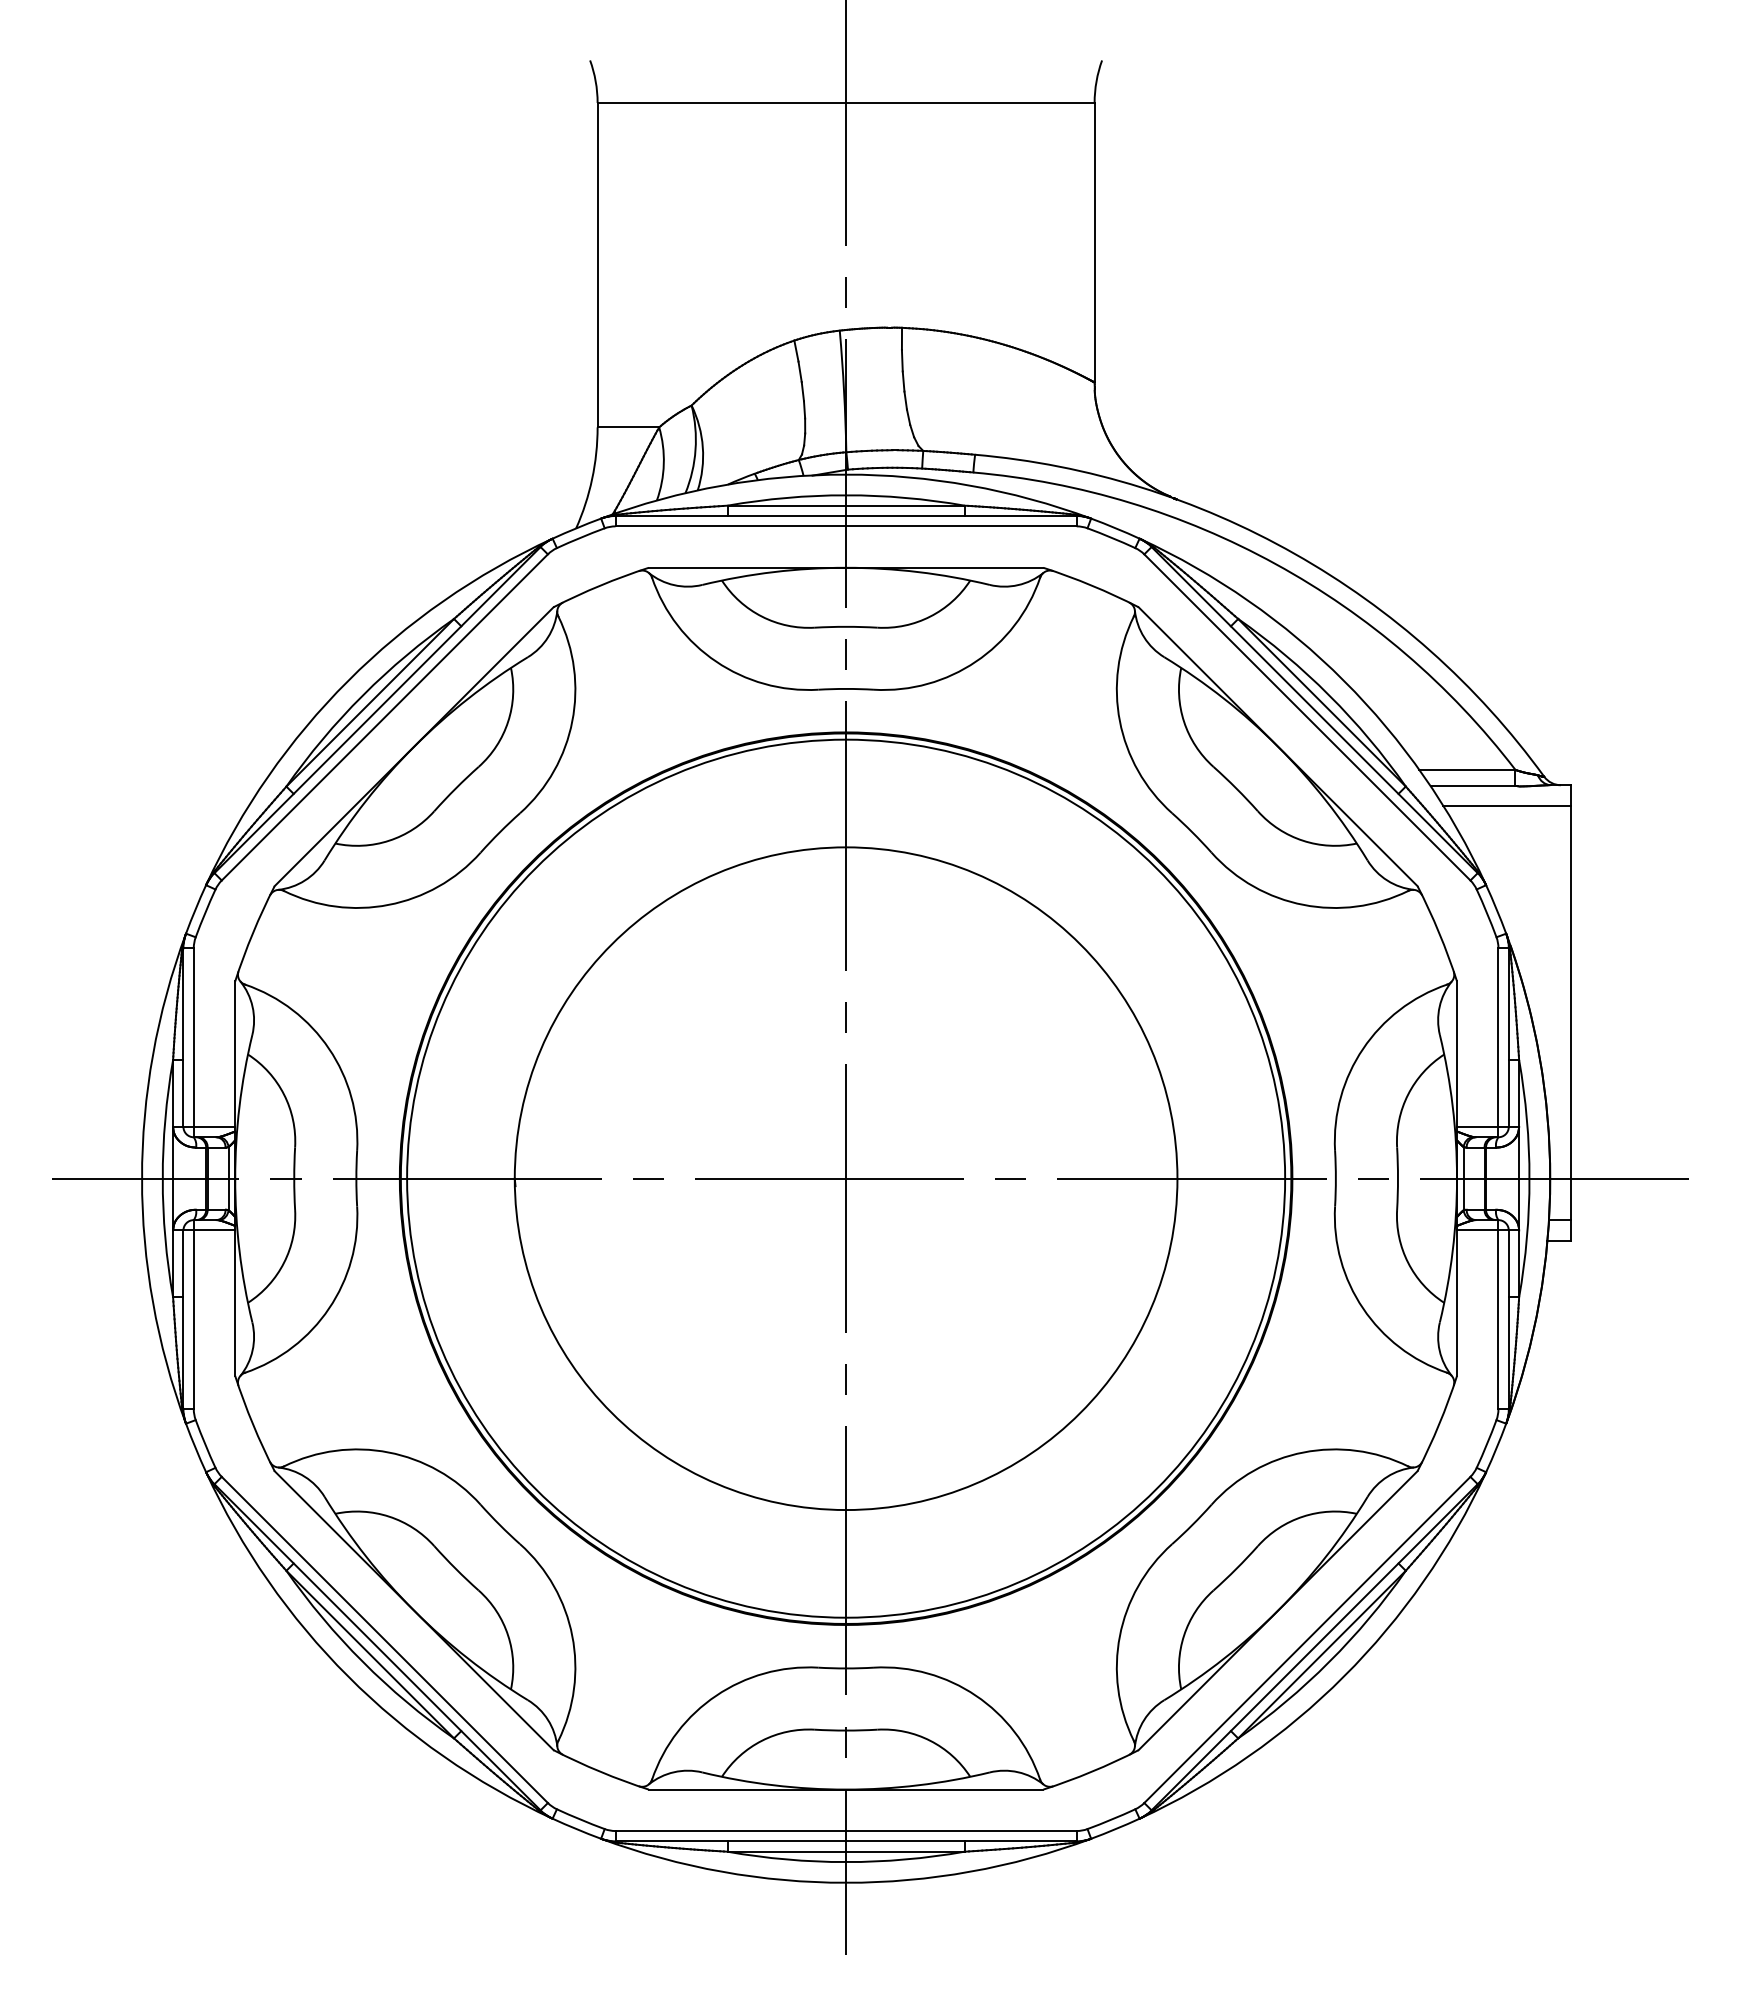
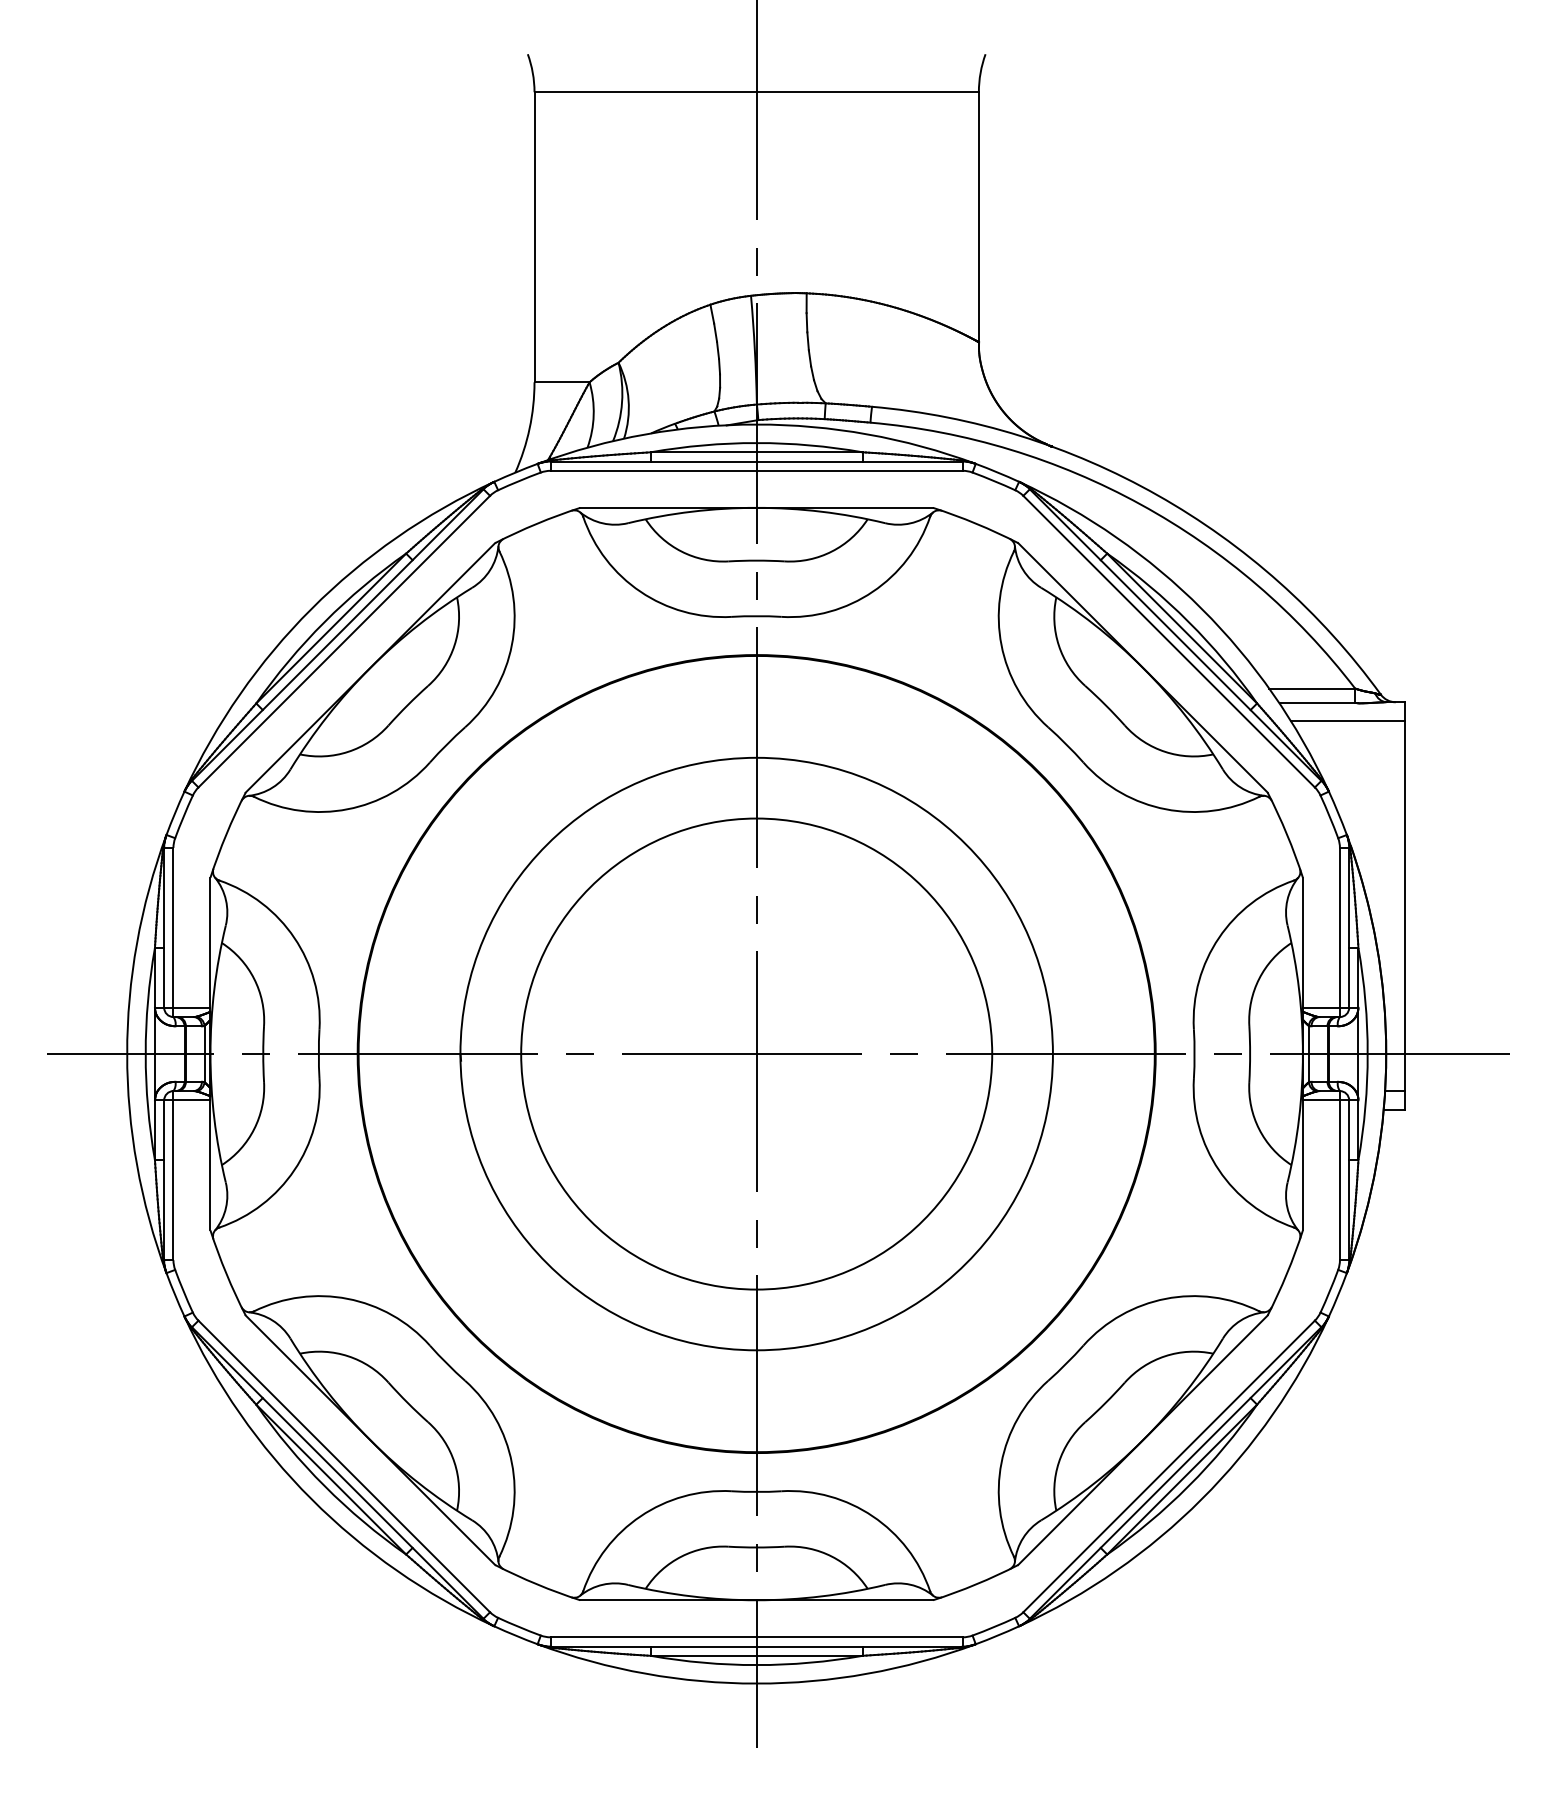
circle: (846, 1178) -> (757, 1053), size x0.6

